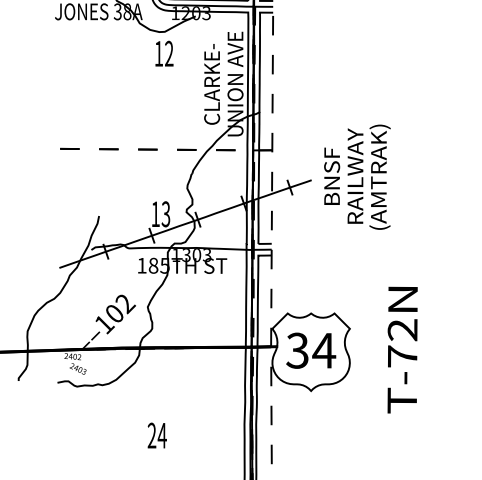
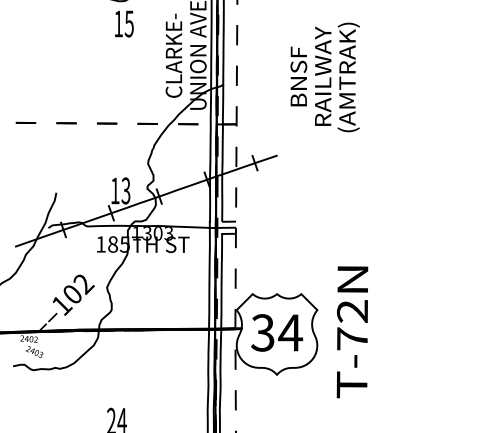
text: (168, 53) -> (128, 23), 12 -> 15
text: (357, 176) -> (325, 76), moved
text: (402, 349) -> (352, 331), moved

